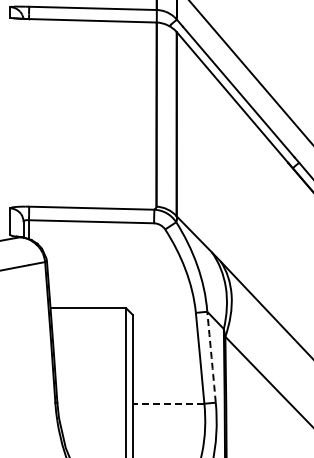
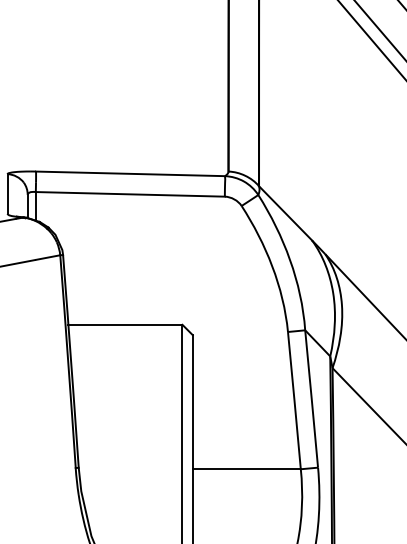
arc: (211, 357) -> (311, 399), dashed -> solid
line: (168, 403) -> (246, 468), dashed -> solid

